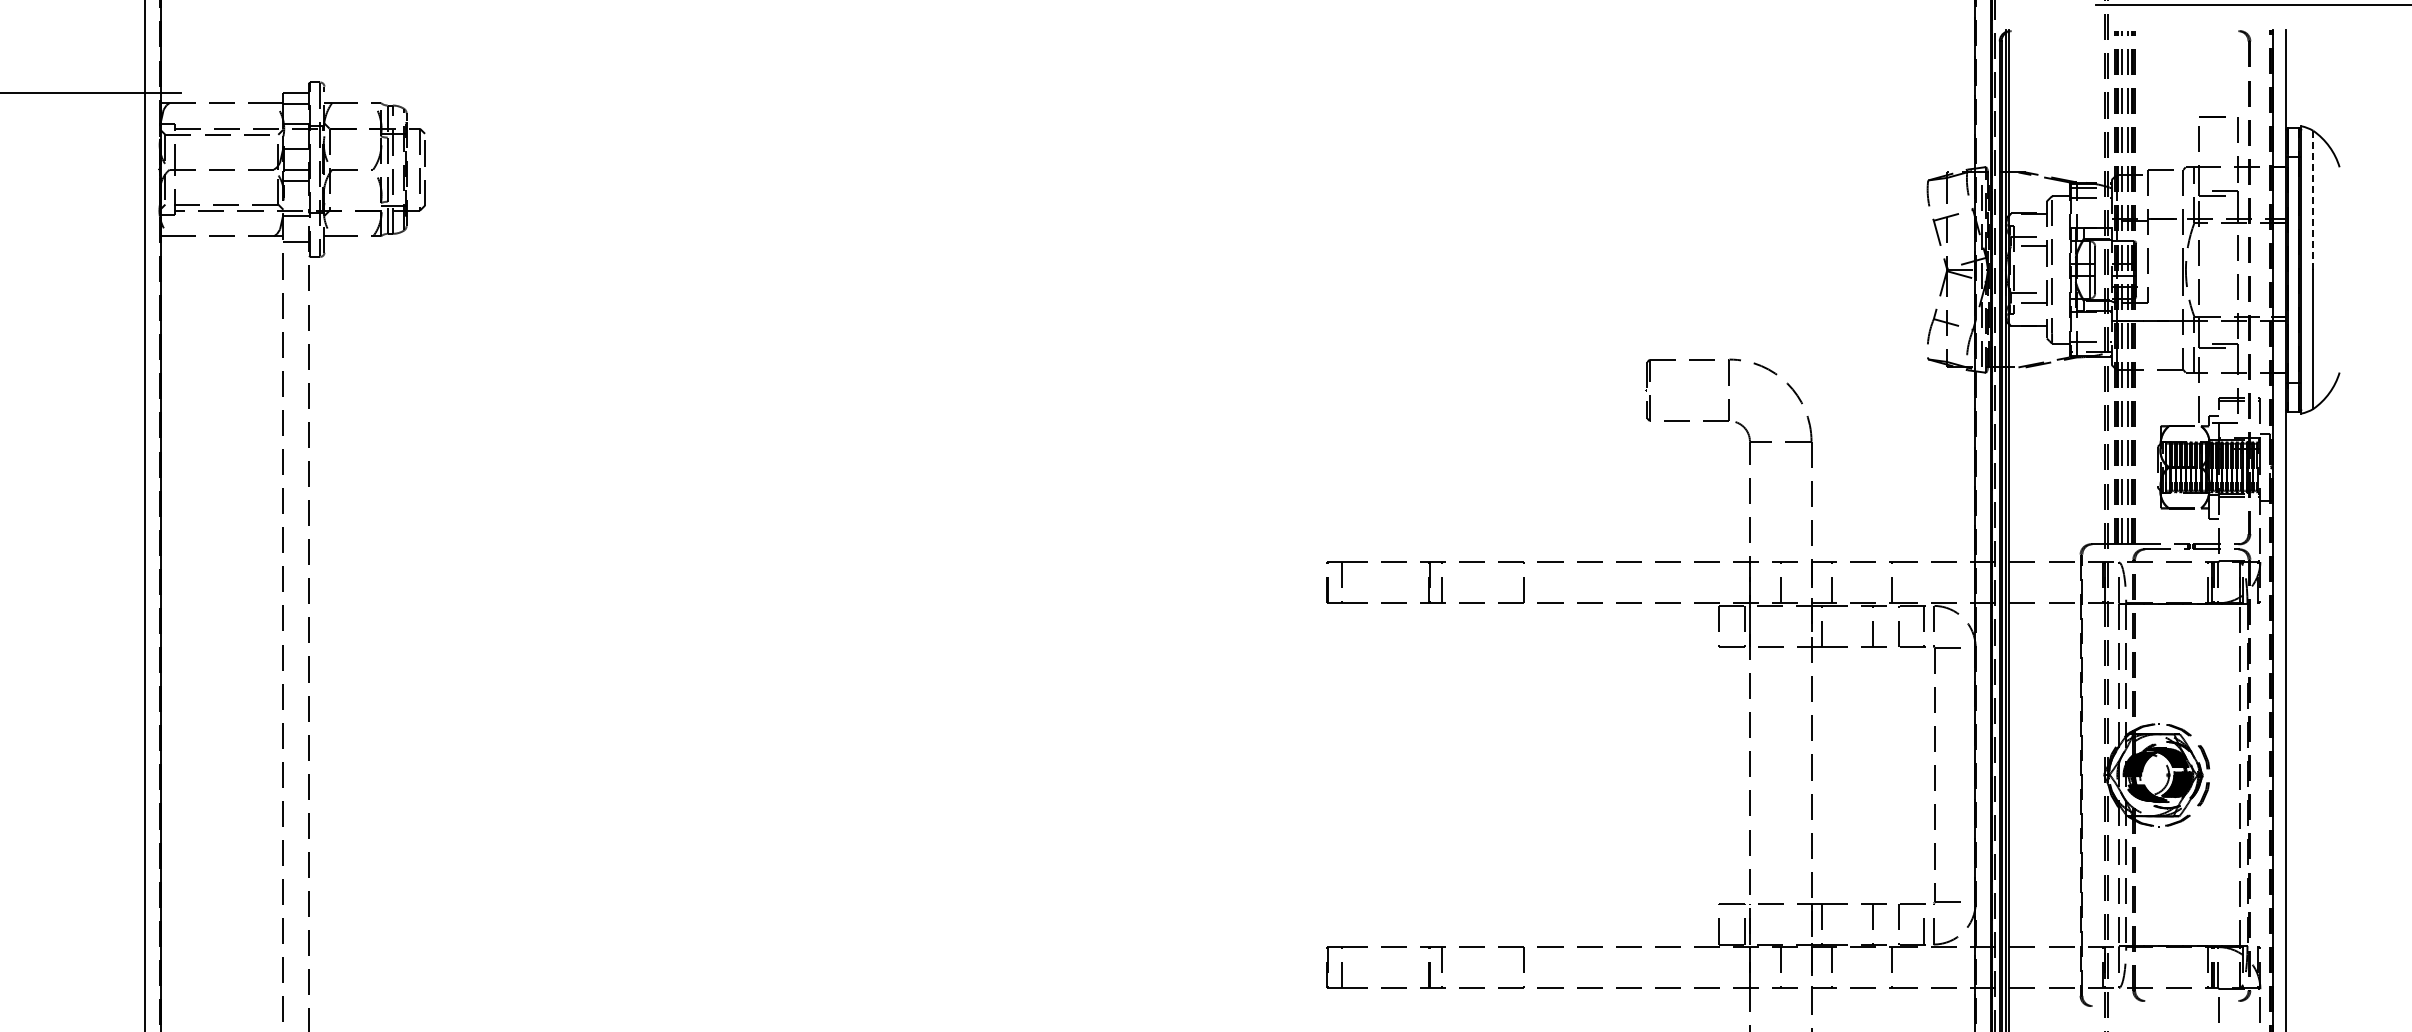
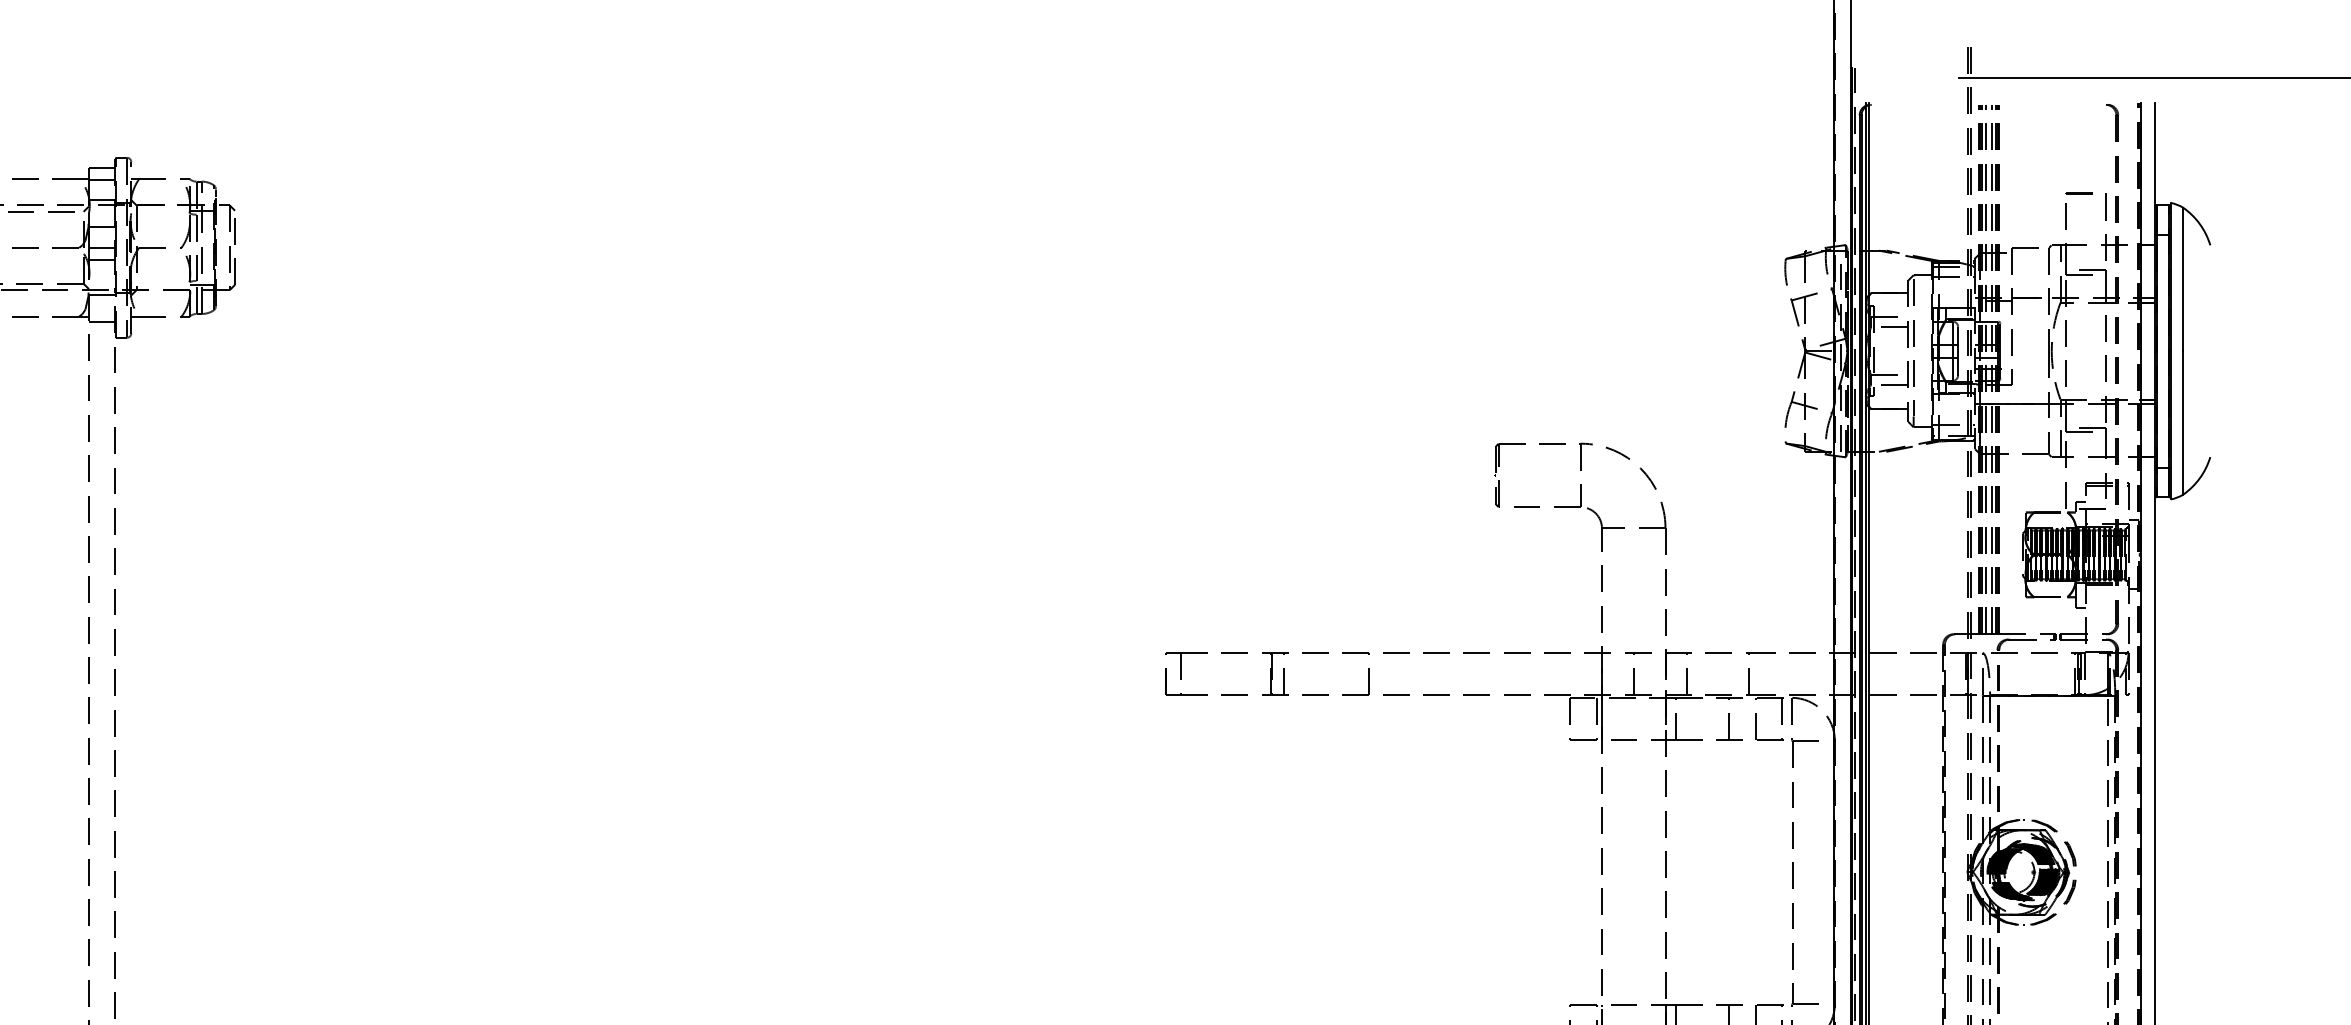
line: (2313, 200) -> (2183, 279), dashed -> solid

